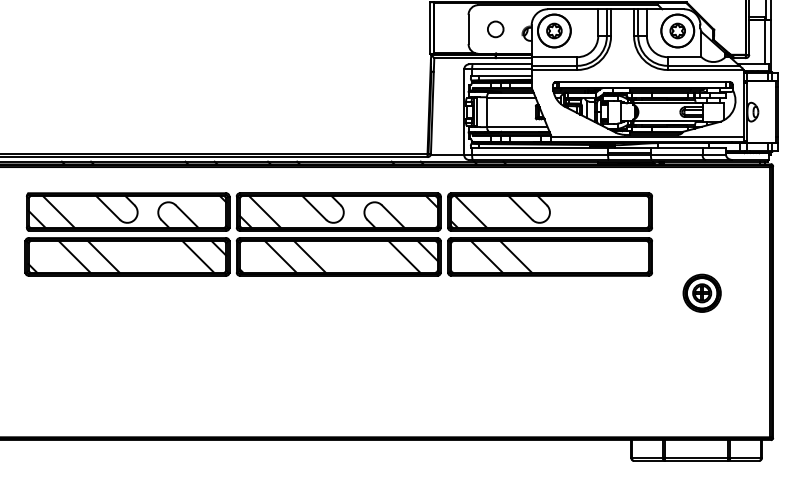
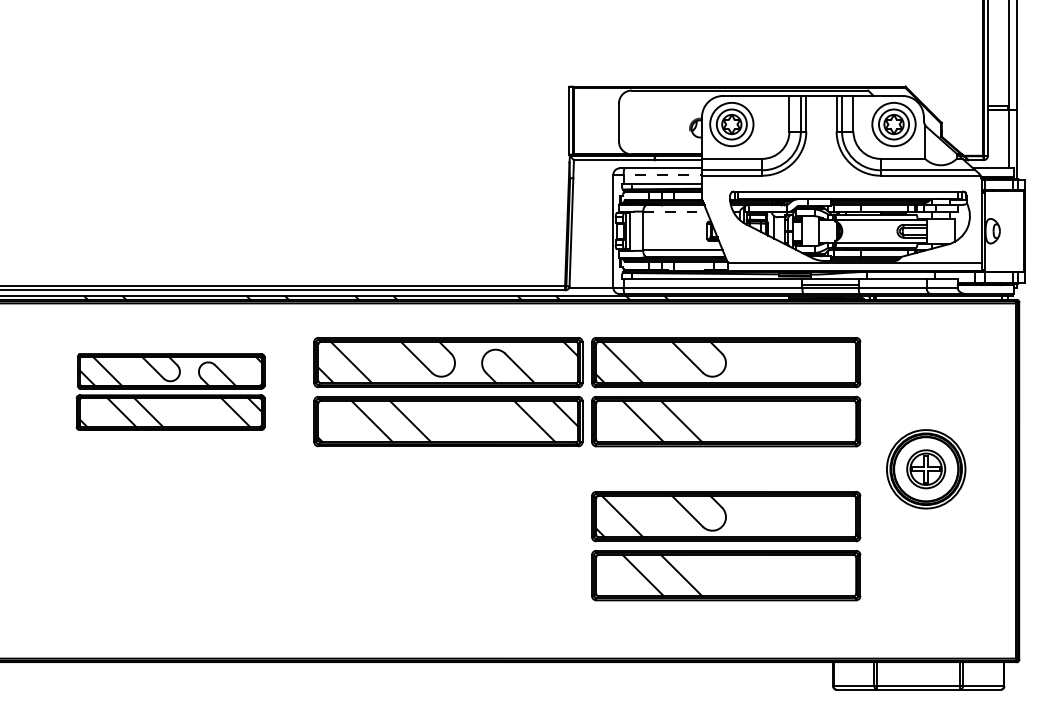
circle: (495, 29) -> (654, 122), removed
circle: (554, 30) -> (731, 124), size x0.7
circle: (677, 30) -> (893, 124), size x0.7
line: (498, 69) -> (658, 174), solid -> dashed
line: (511, 97) -> (675, 212), solid -> dashed
part: (127, 234) -> (170, 391), size x0.7
part: (701, 293) -> (925, 469), size x1.6
part: (550, 352) -> (726, 546), added

